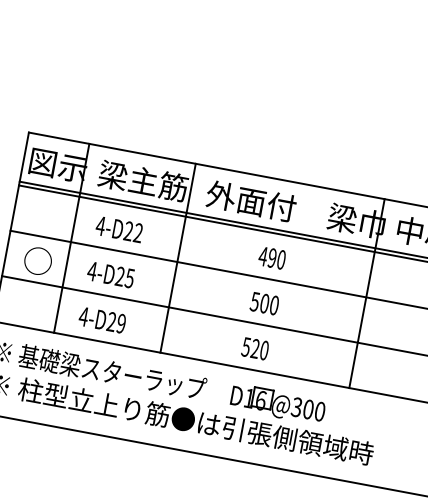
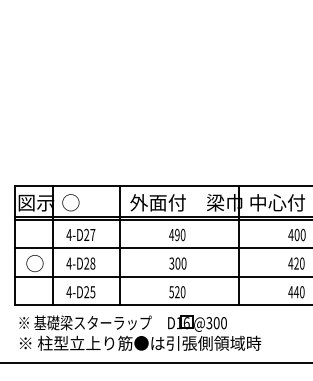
text: (142, 180) -> (89, 202), 梁主筋 -> ○
text: (137, 232) -> (92, 234), 4-D22 -> 4-D27
text: (129, 278) -> (92, 263), 4-D25 -> 4-D28
text: (254, 300) -> (171, 262), 500 -> 300
text: (120, 324) -> (92, 292), 4-D29 -> 4-D25

